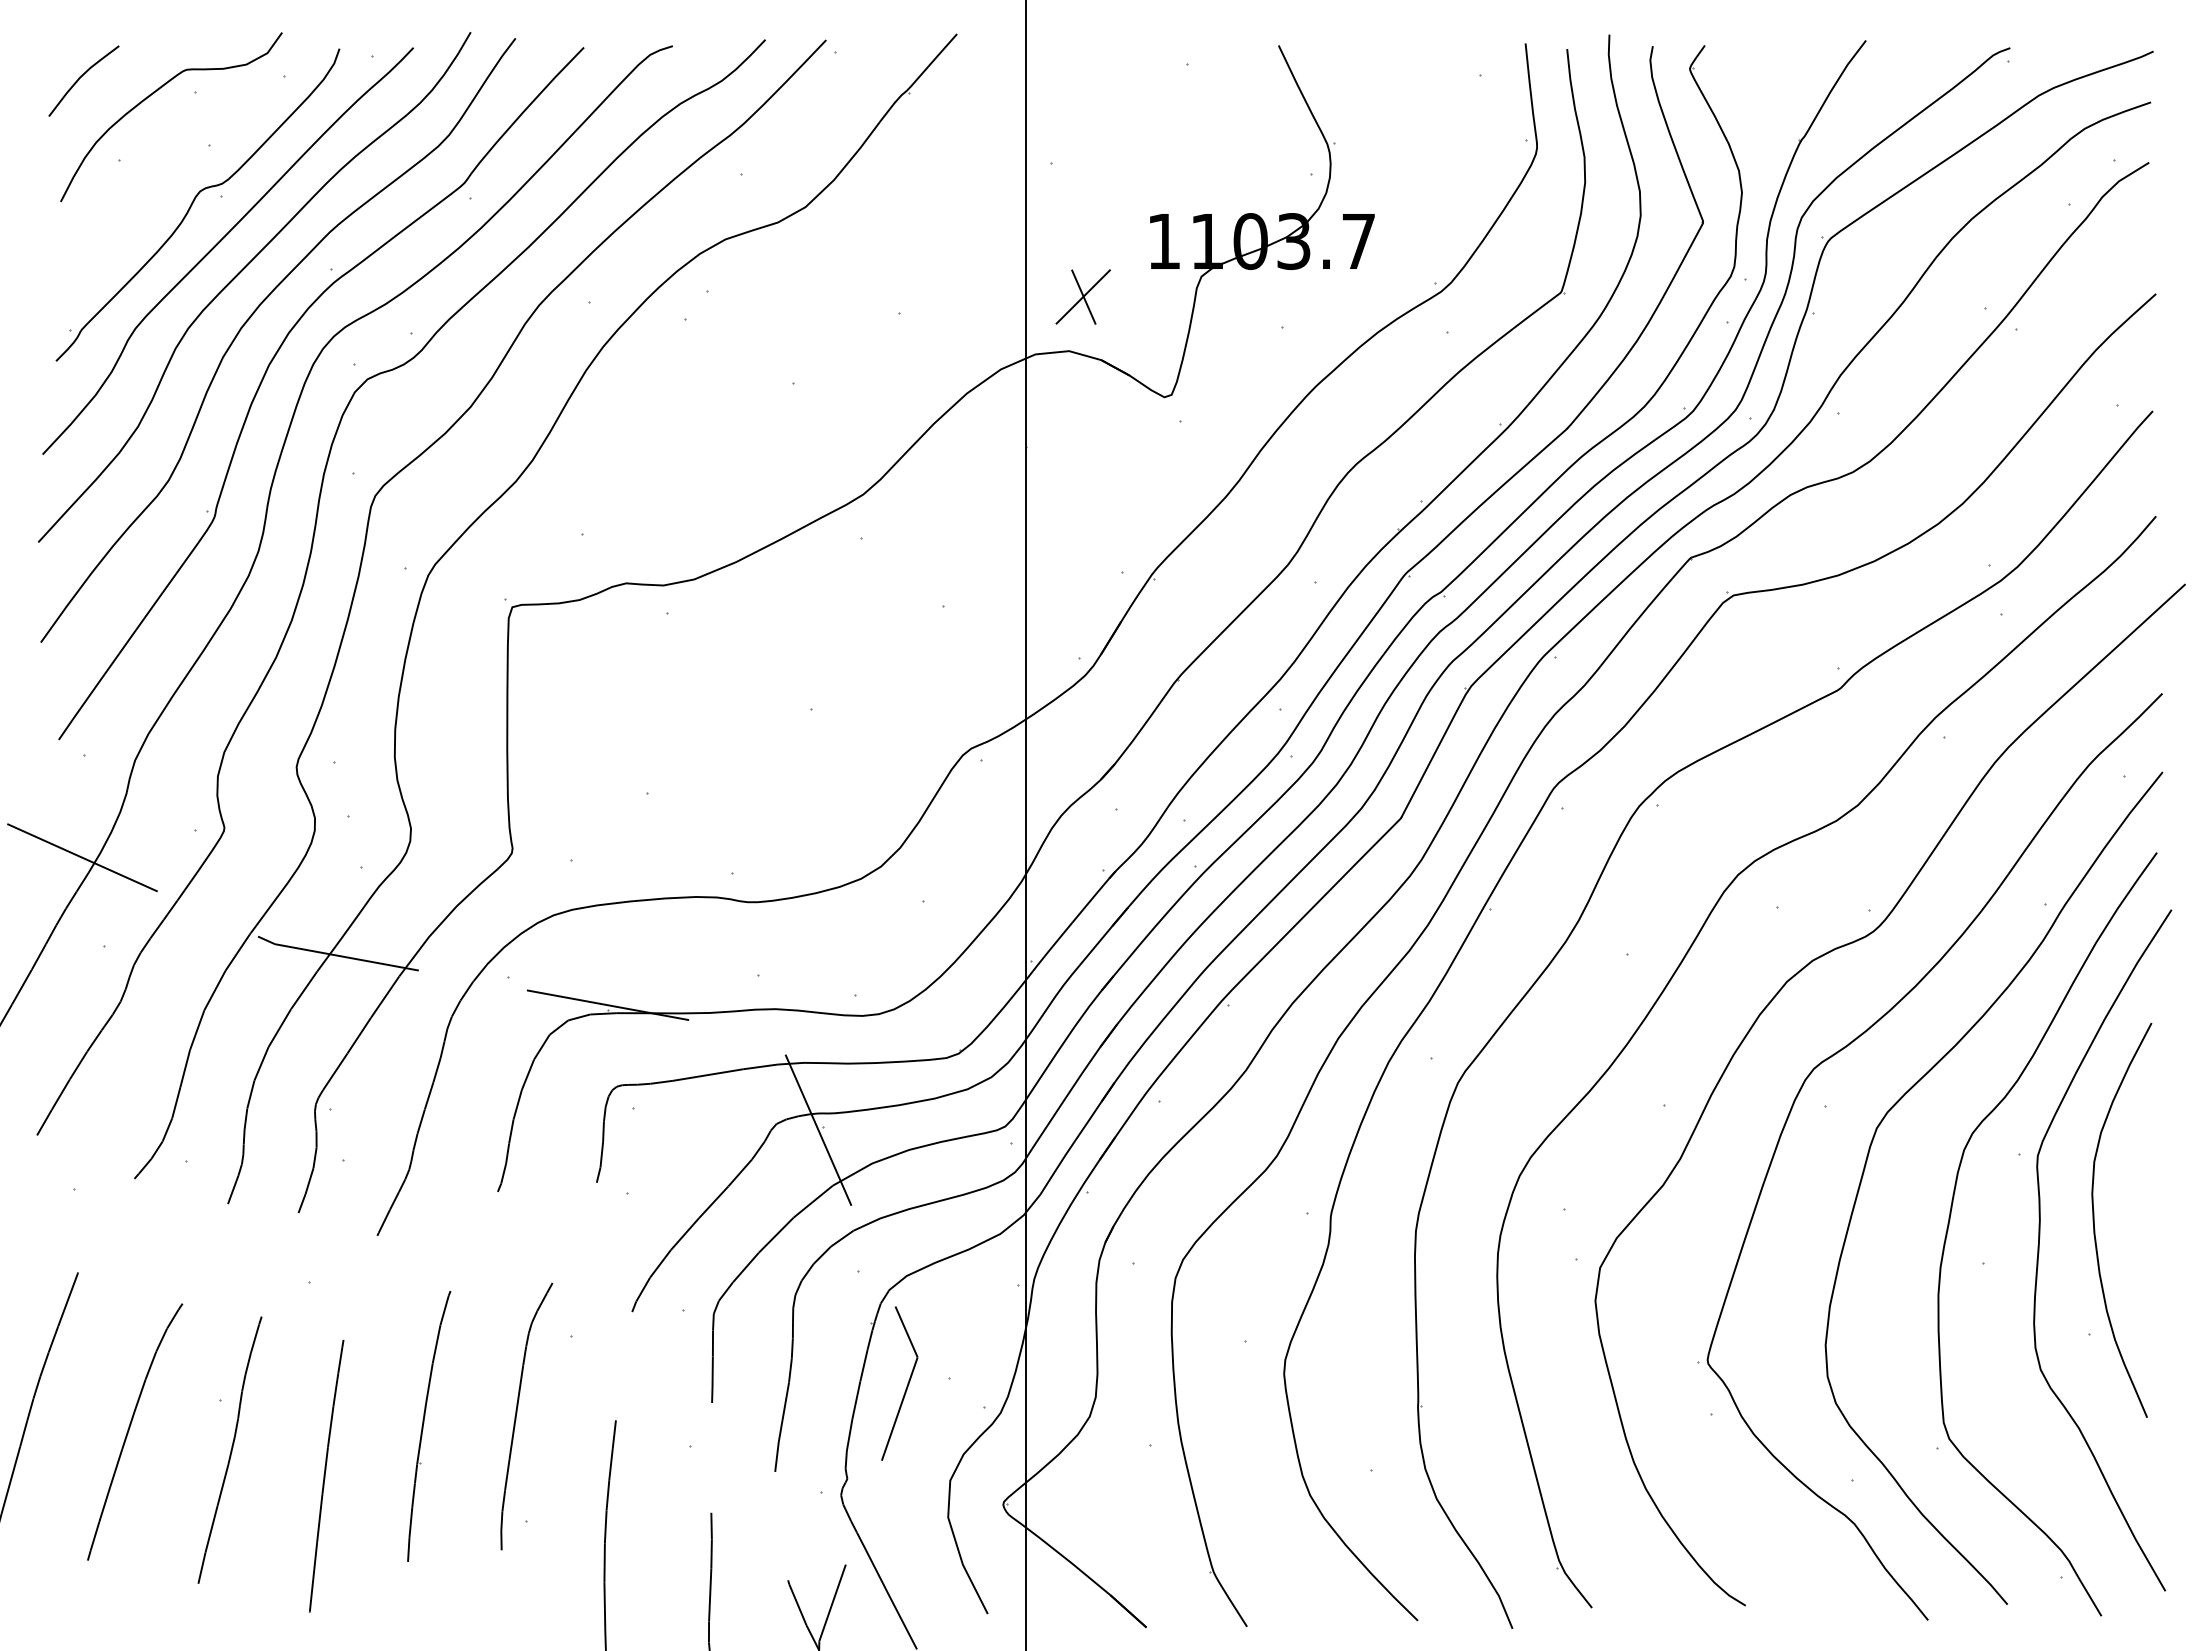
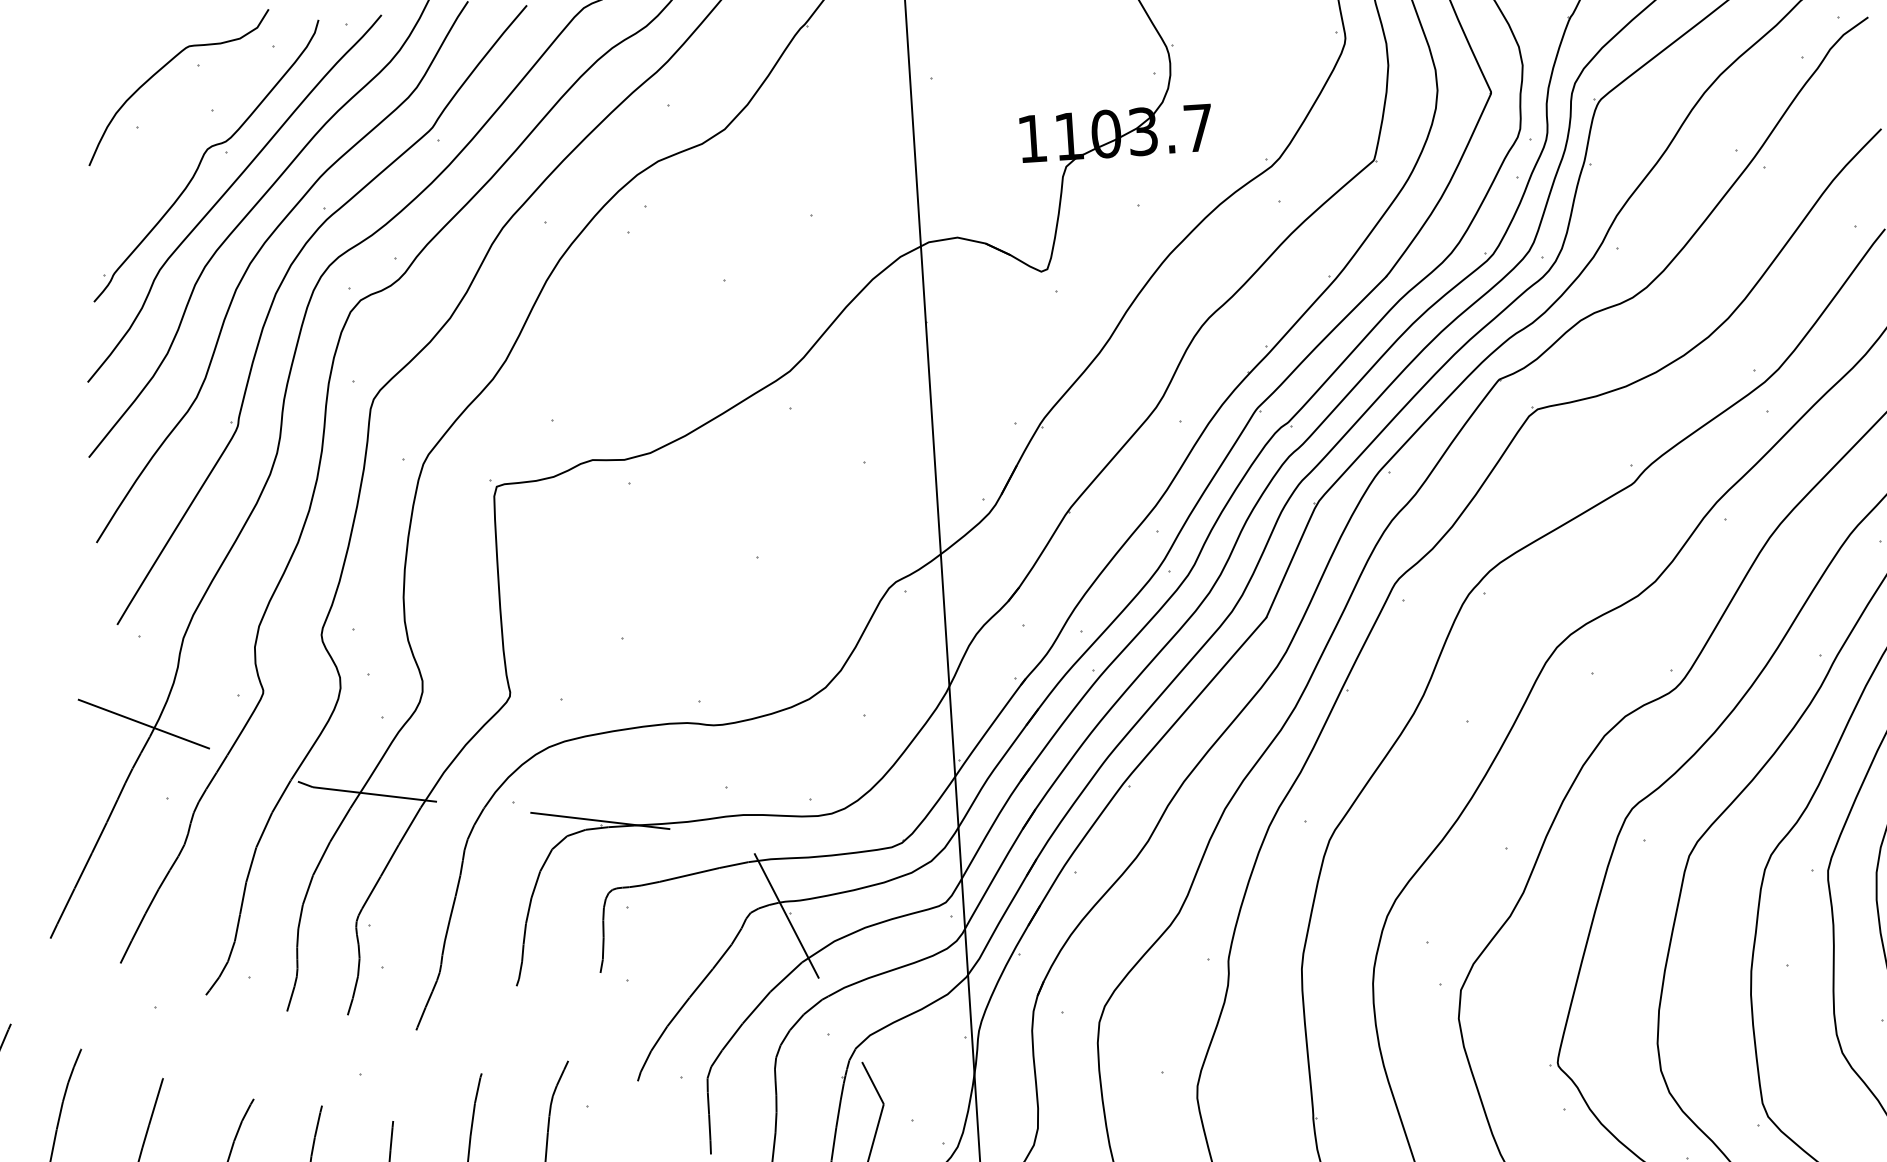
curve: (81, 77) -> (100, 58), removed
part: (1082, 296) -> (965, 190), removed

